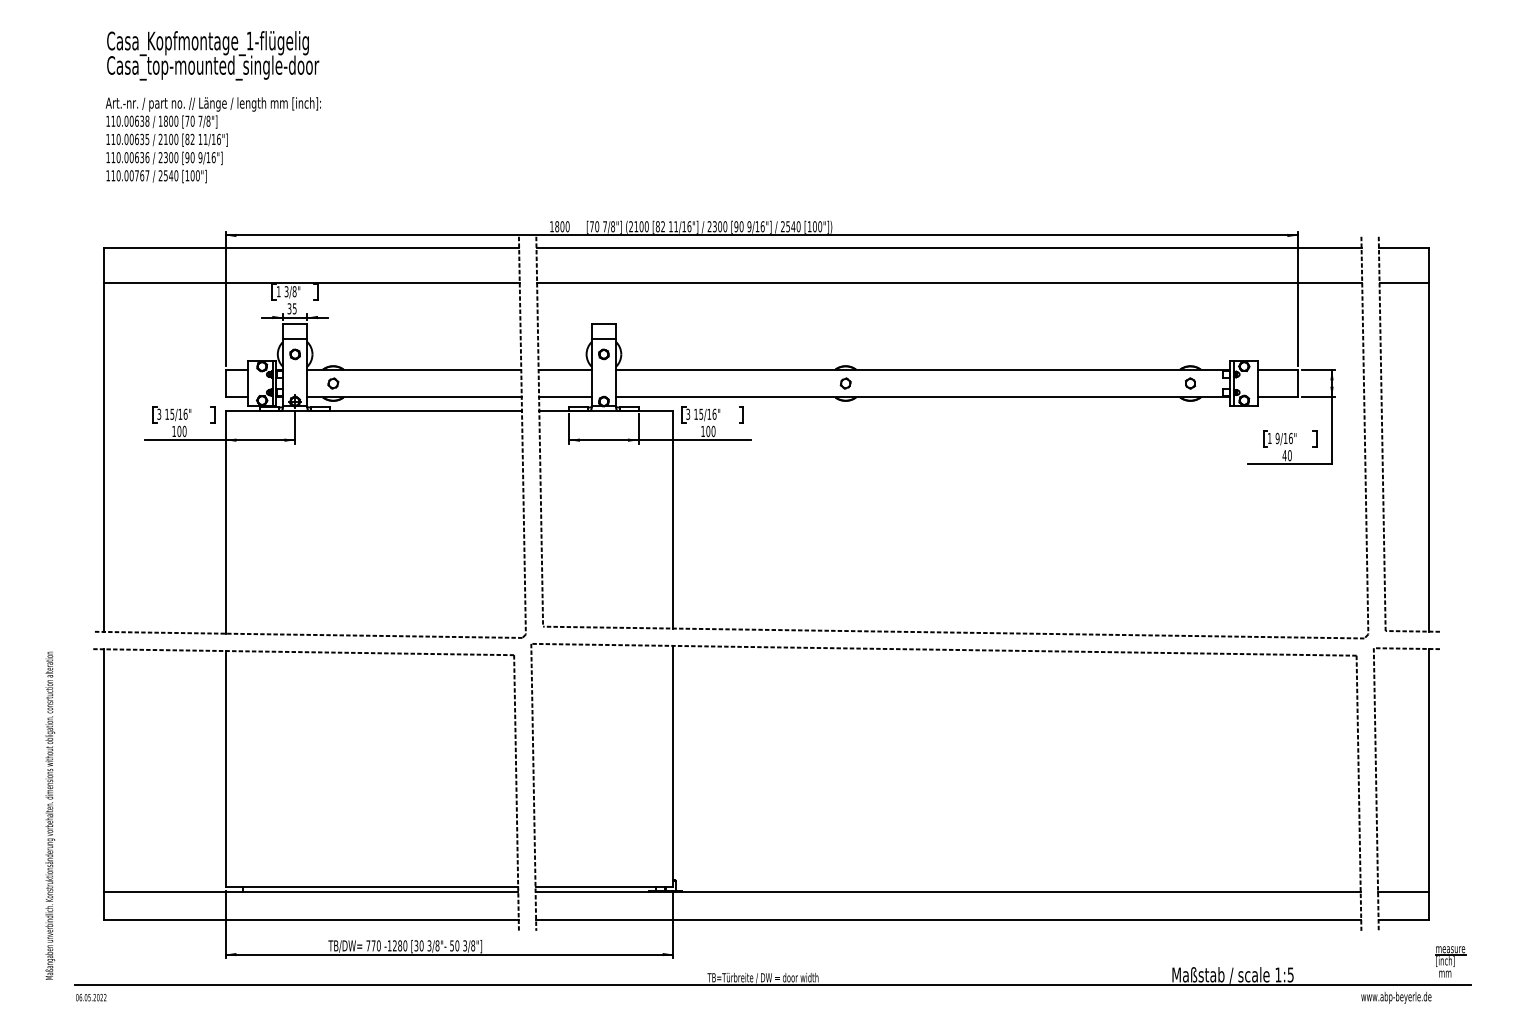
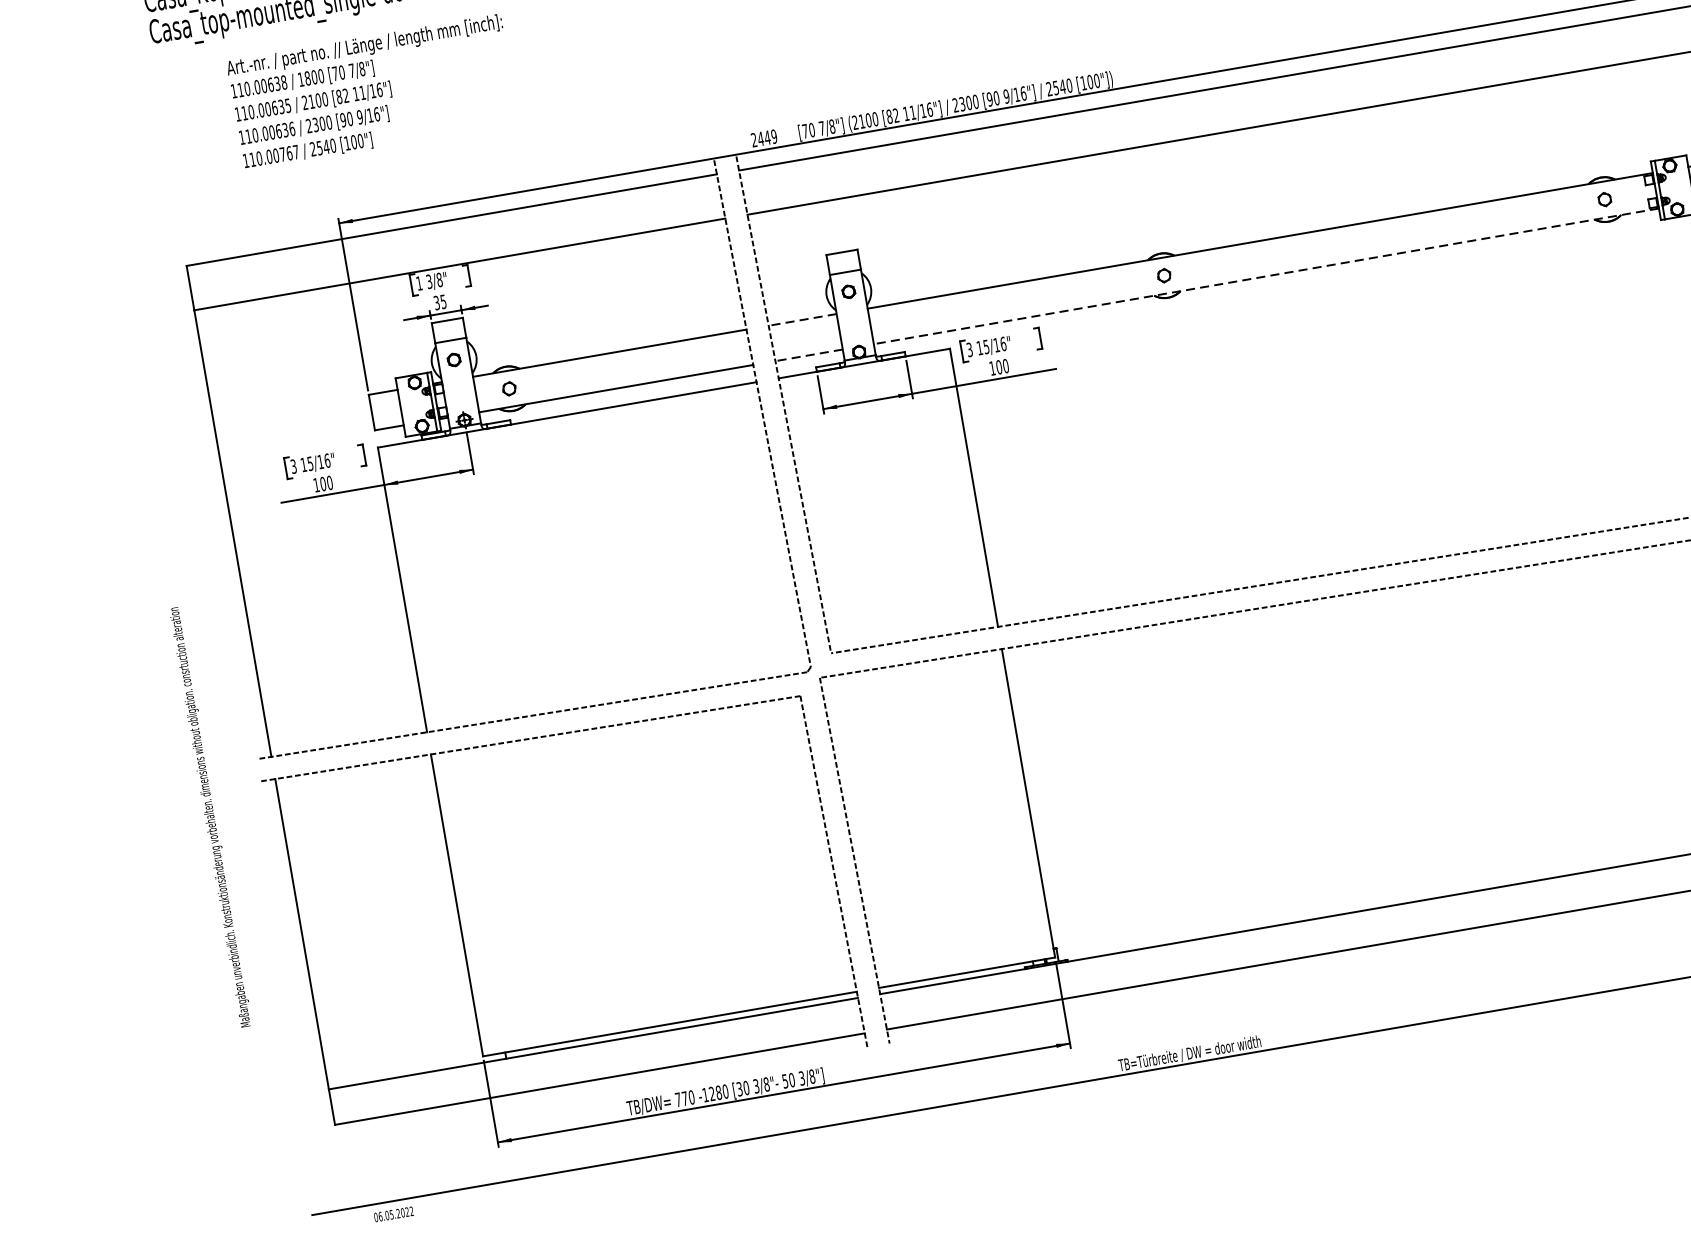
text: (212, 140) -> (371, 92), moved
text: (559, 226) -> (763, 138), 1800 -> 2449
line: (565, 369) -> (803, 319), solid -> dashed
line: (564, 397) -> (807, 355), solid -> dashed
line: (922, 397) -> (1265, 276), solid -> dashed
text: (50, 815) -> (211, 816), moved
text: (91, 997) -> (394, 1214), moved

